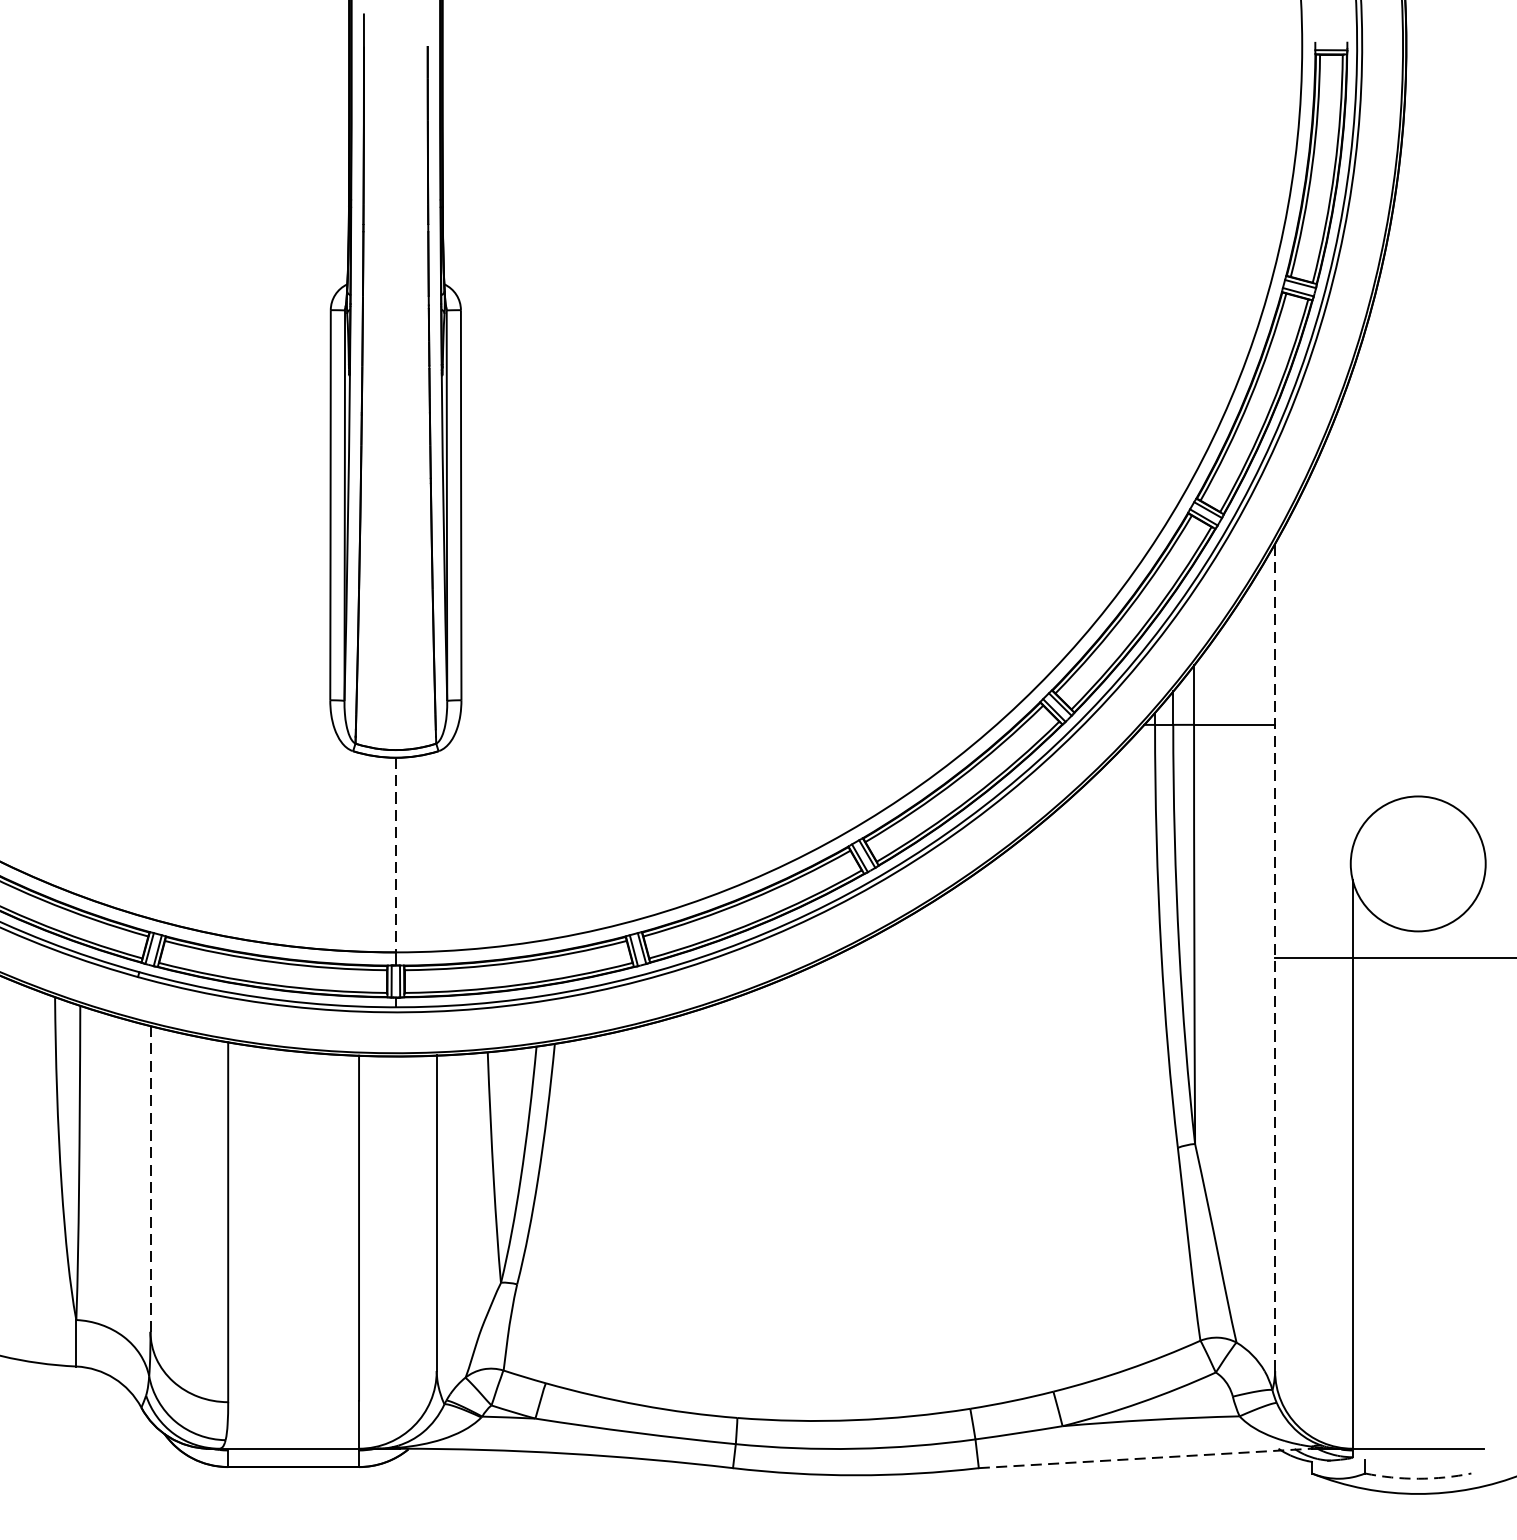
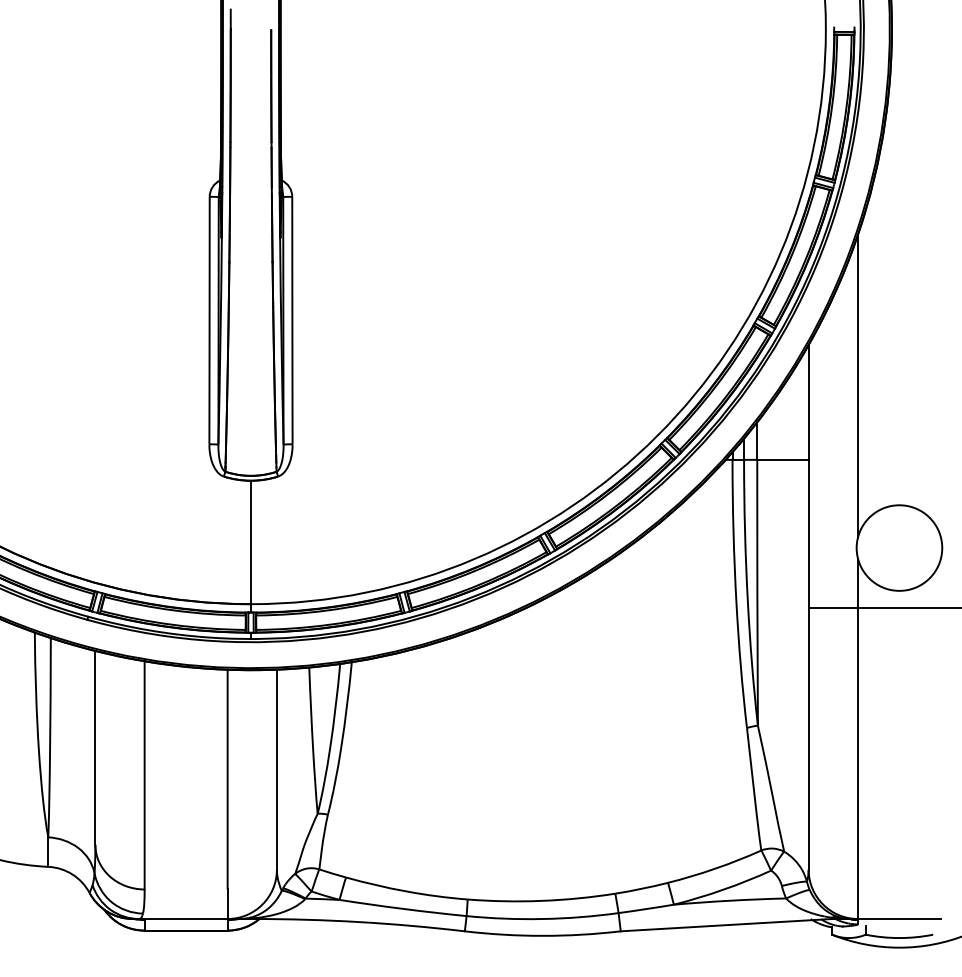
line: (1352, 607) -> (857, 385), added
line: (395, 855) -> (250, 542), dashed -> solid
line: (1274, 956) -> (808, 606), dashed -> solid
line: (150, 1178) -> (95, 747), dashed -> solid
line: (1145, 1458) -> (726, 925), dashed -> solid
arc: (1418, 1479) -> (899, 938), dashed -> solid

